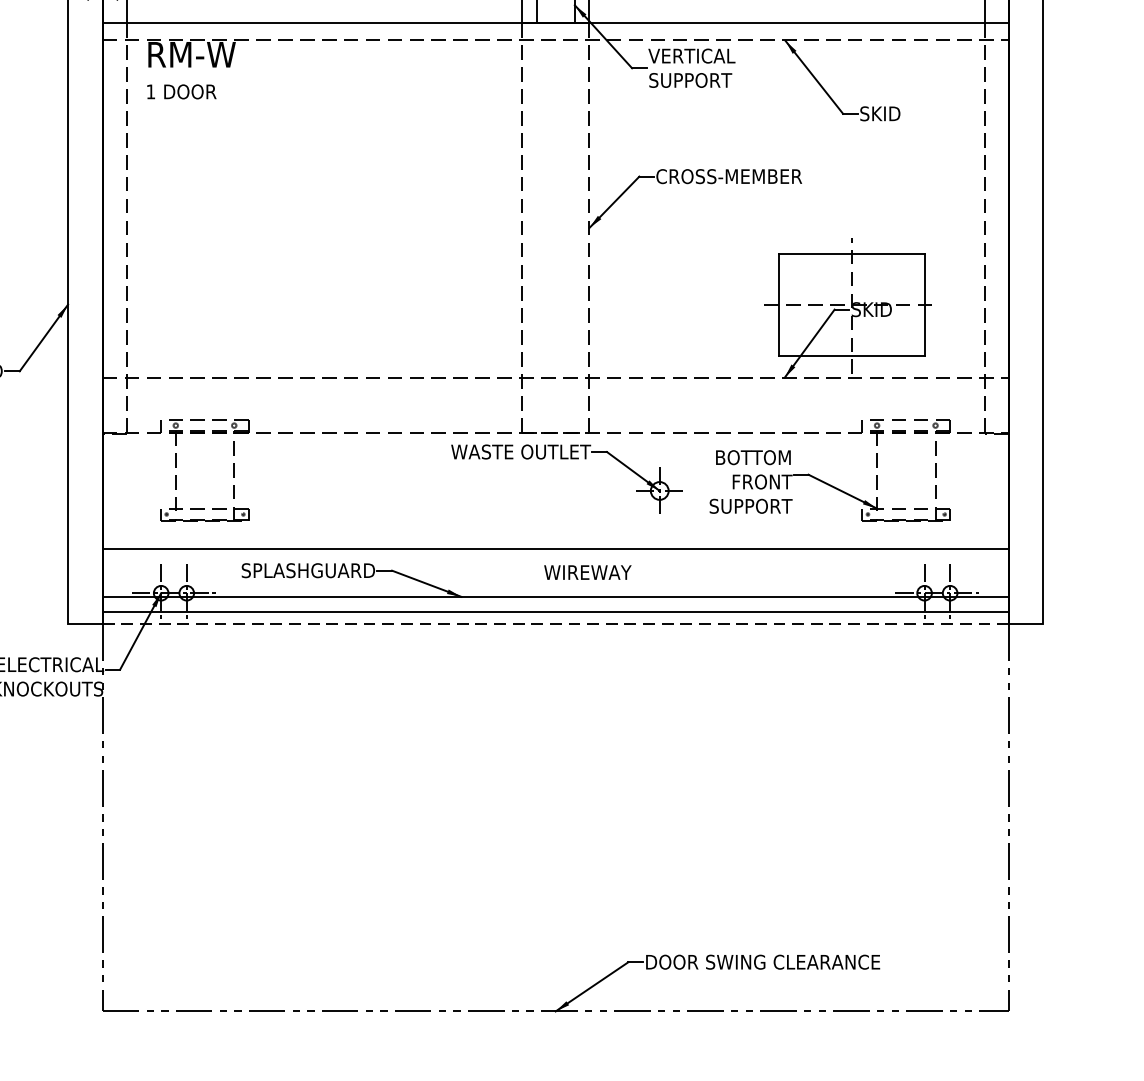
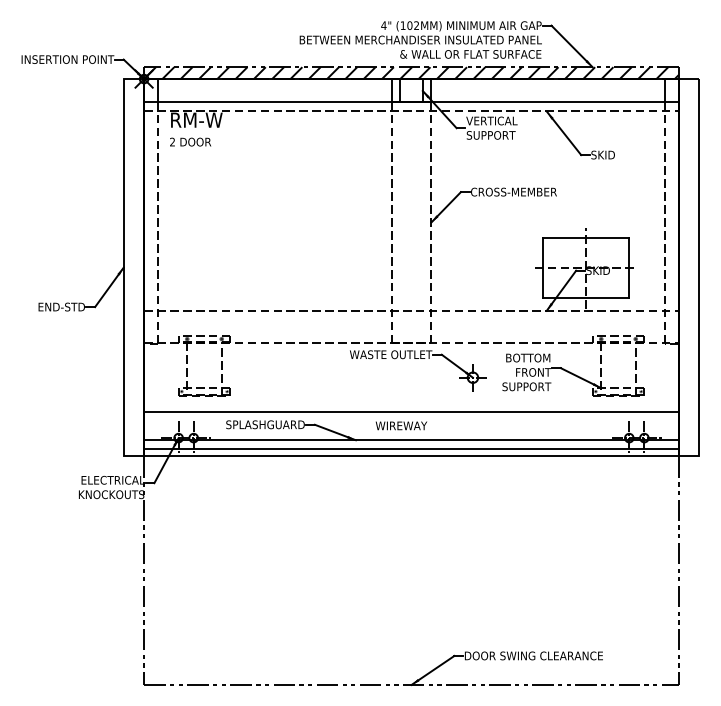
text: (150, 90) -> (172, 141), 1 -> 2
text: (587, 571) -> (401, 425), moved
line: (557, 624) -> (412, 456), dashed -> solid

